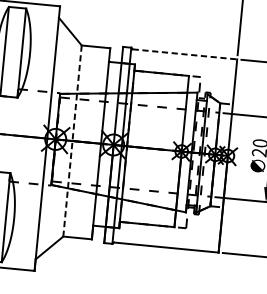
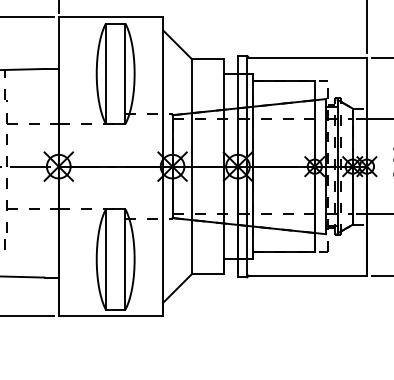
line: (185, 54) -> (308, 57), dashed -> solid
line: (72, 140) -> (191, 166), dashed -> solid

